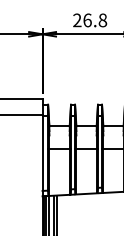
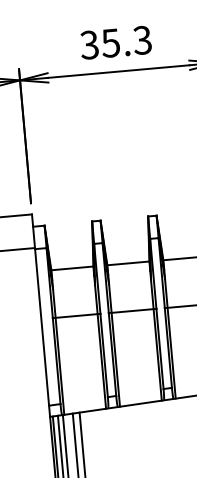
text: (90, 20) -> (116, 42), 26.8 -> 35.3

